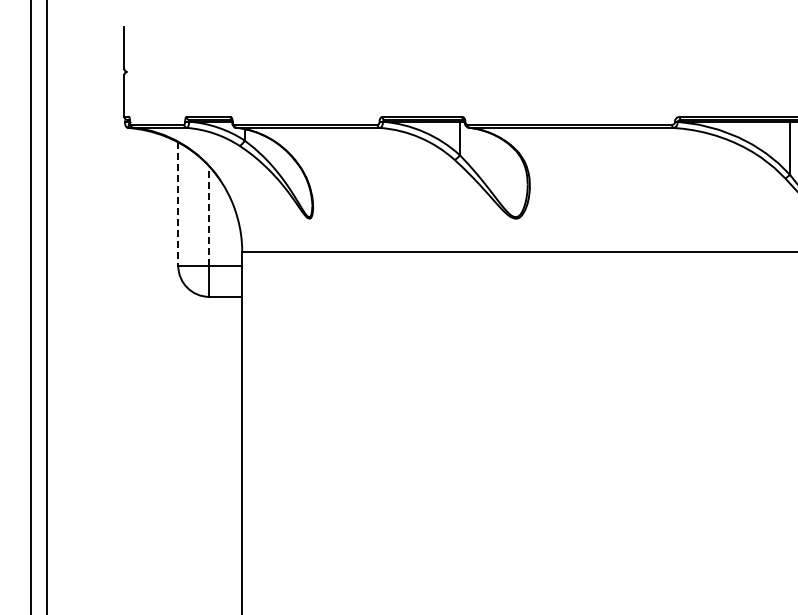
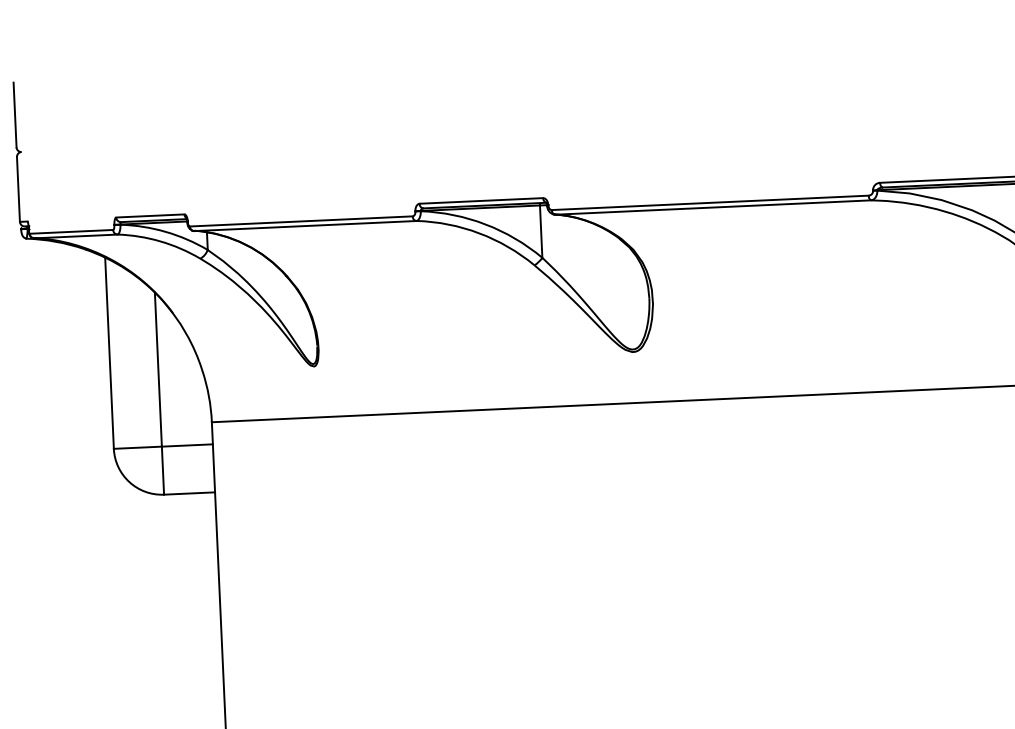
line: (178, 204) -> (109, 353), dashed -> solid
line: (209, 216) -> (158, 370), dashed -> solid

